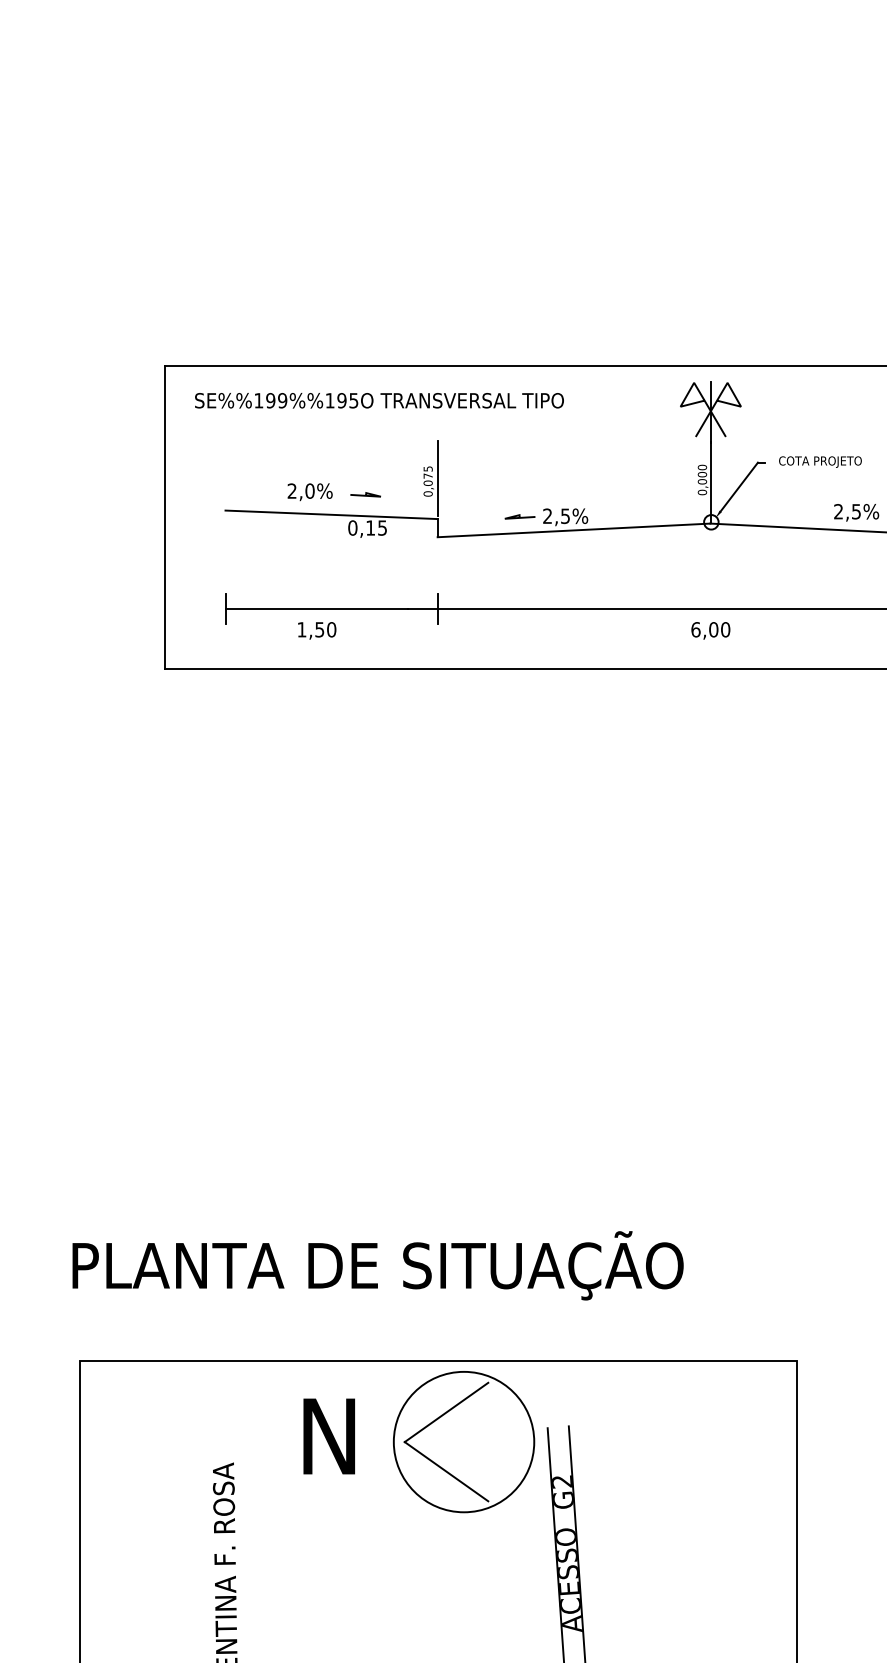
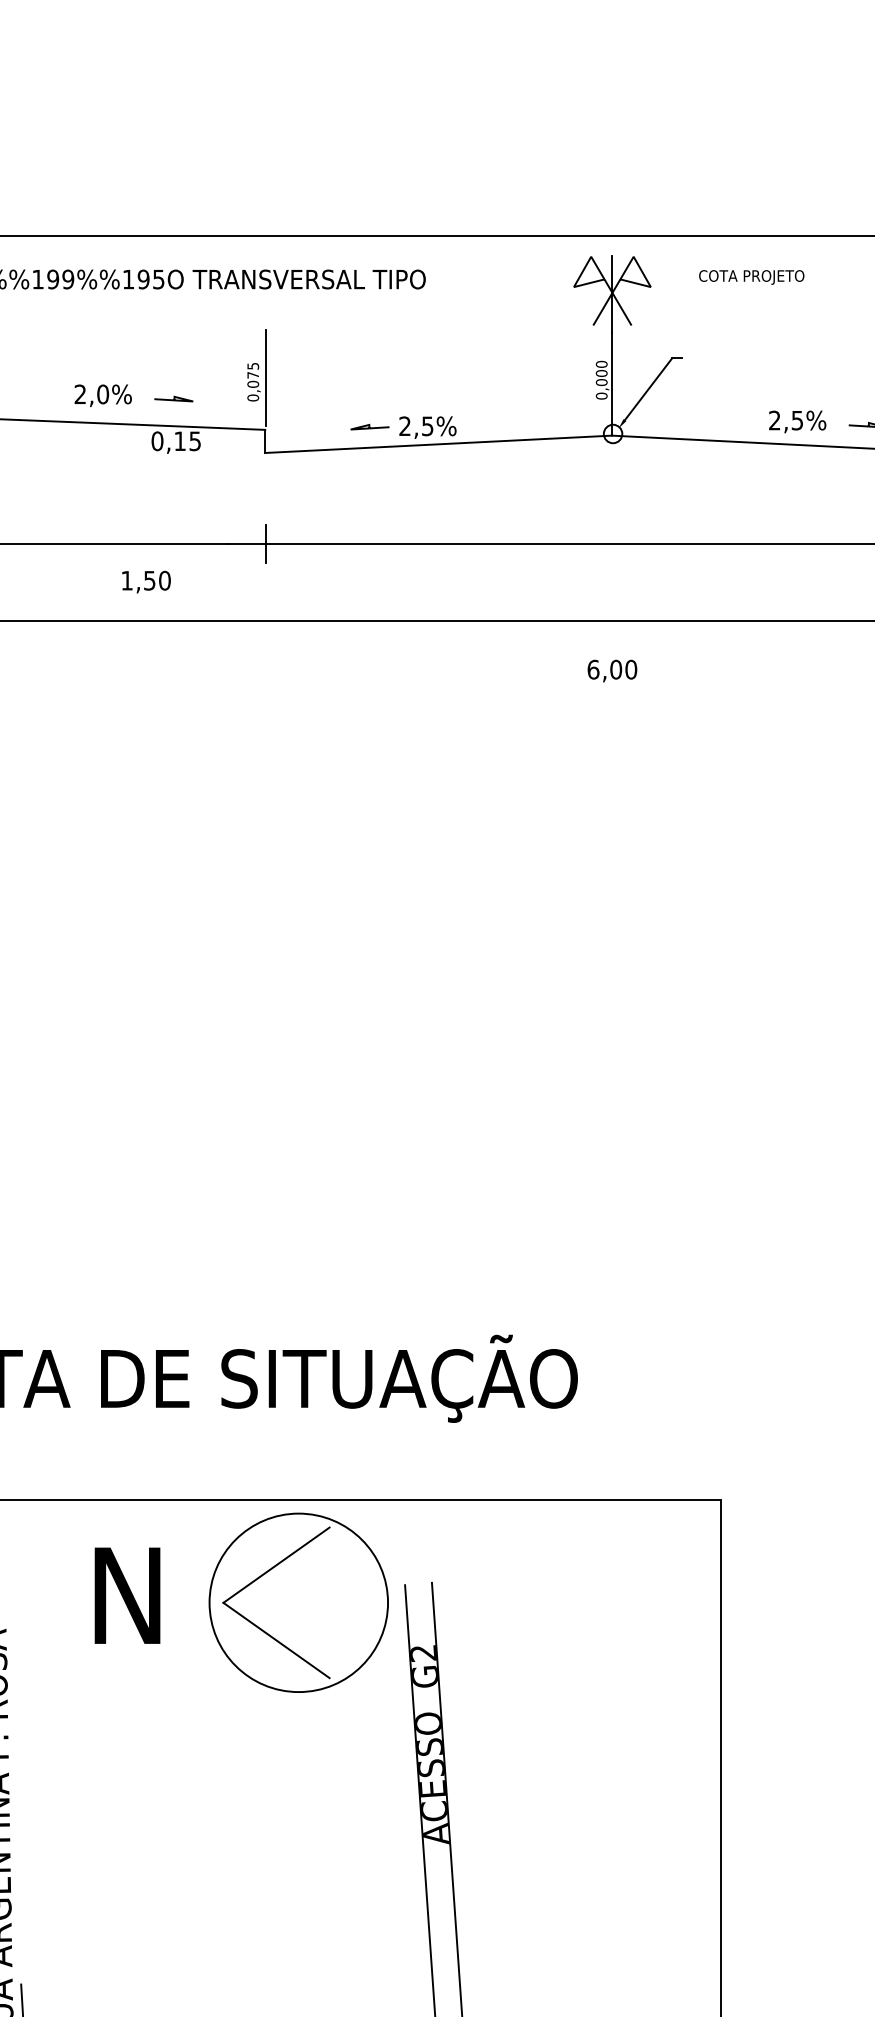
text: (820, 461) -> (751, 276), moved
text: (317, 630) -> (146, 581), moved
text: (710, 630) -> (611, 670), moved

